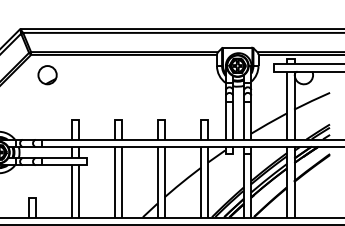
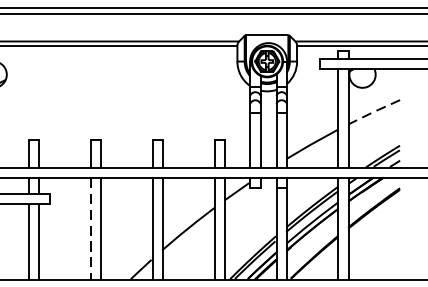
line: (311, 100) -> (373, 111), solid -> dashed
line: (115, 182) -> (91, 229), solid -> dashed

